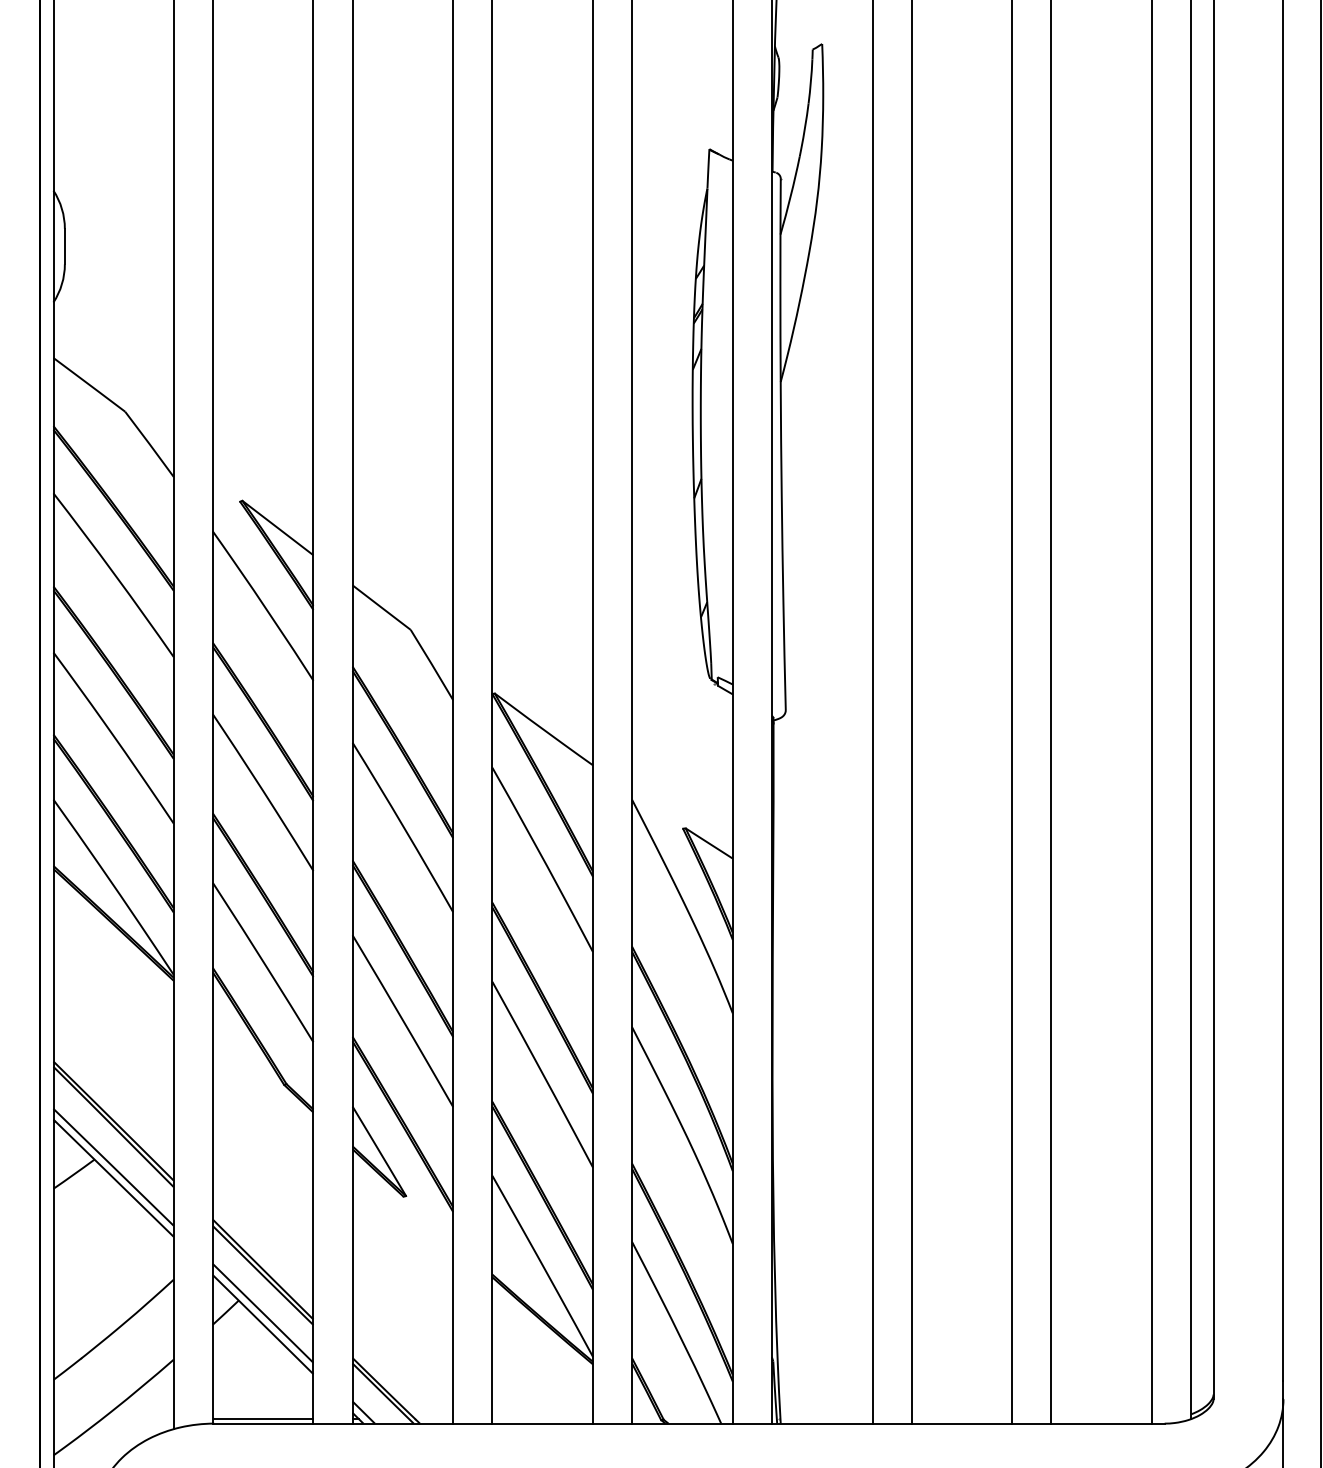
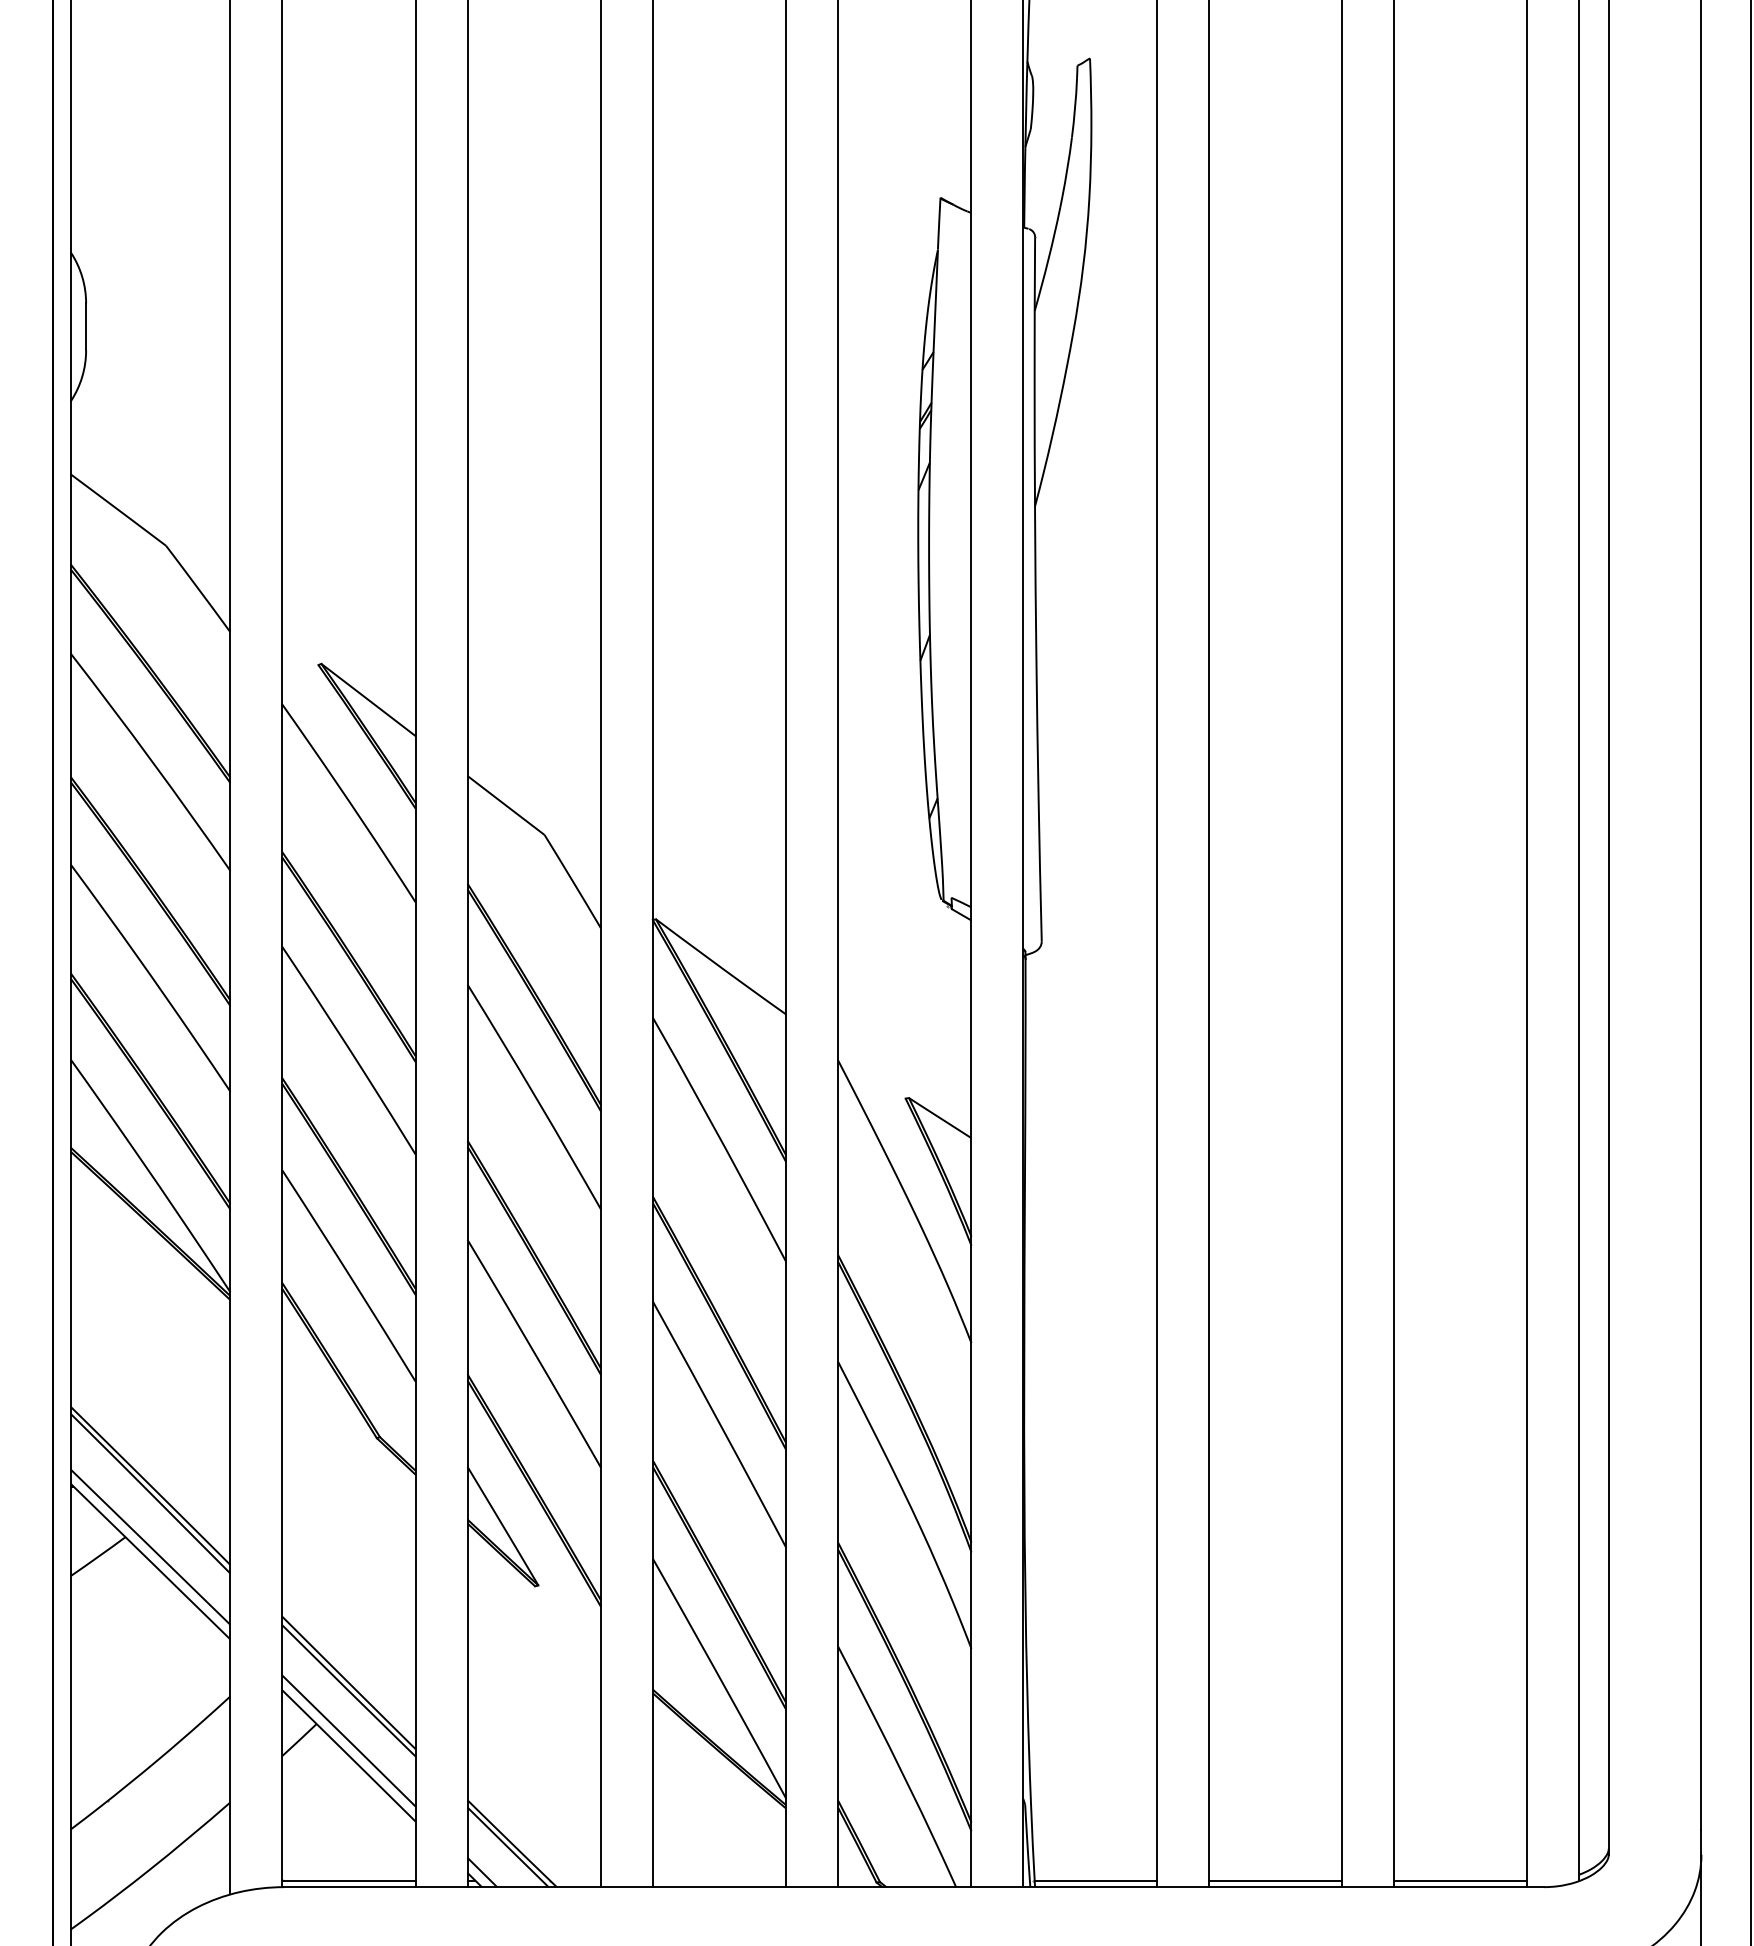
line: (826, 1418) -> (1095, 1880), added
line: (962, 1418) -> (1275, 1880), added
line: (1101, 1418) -> (1460, 1880), added

